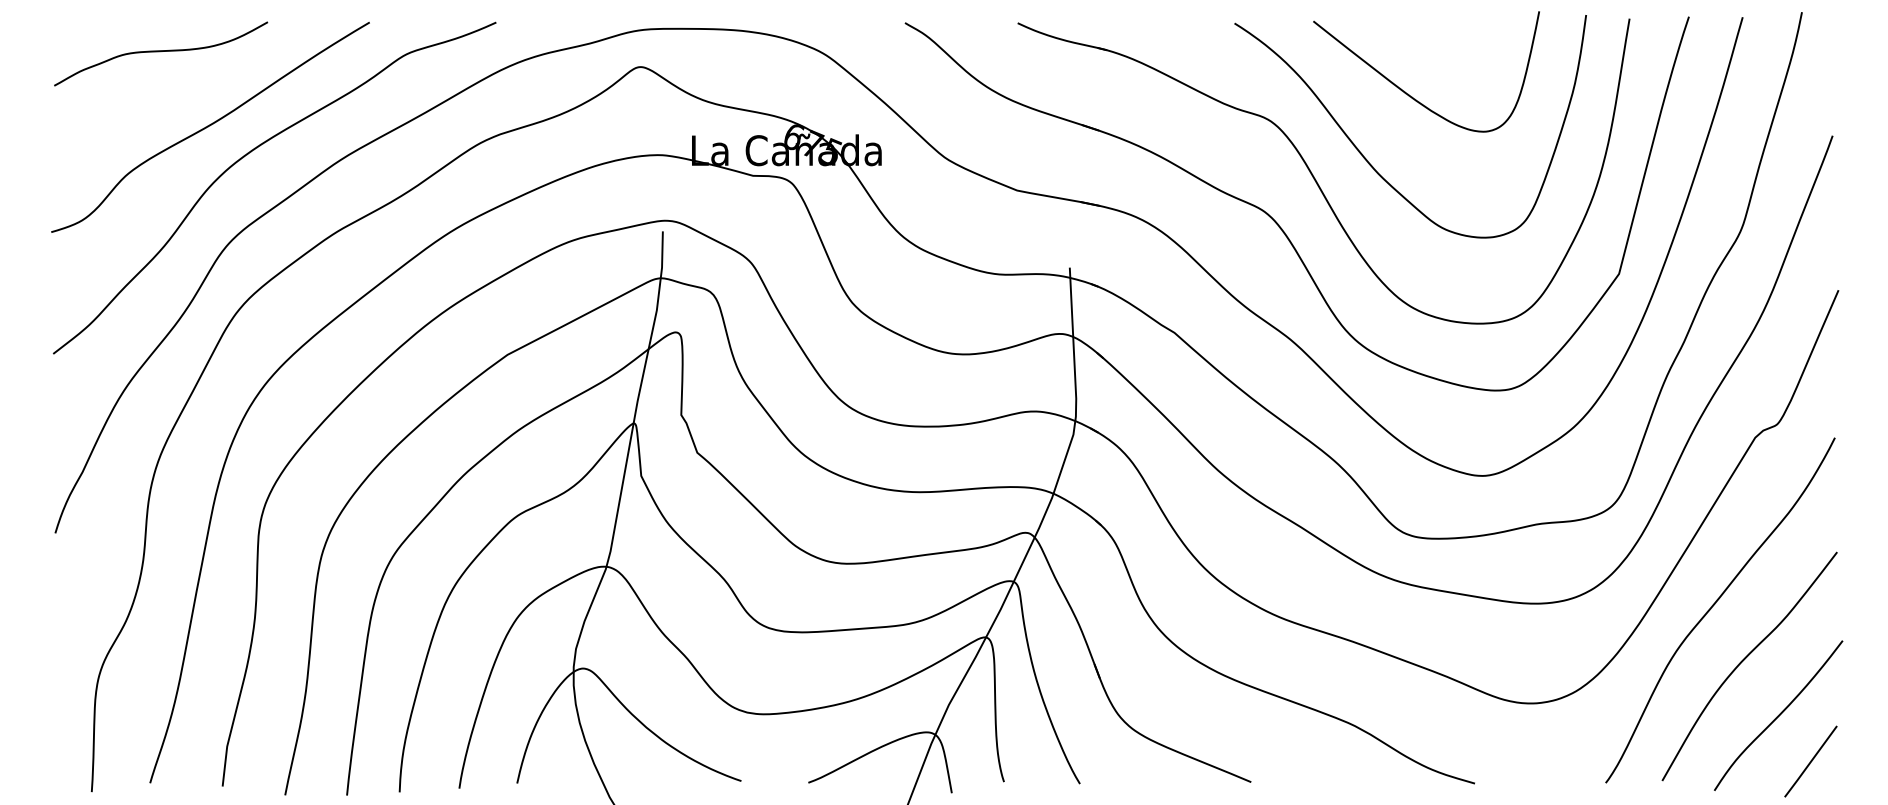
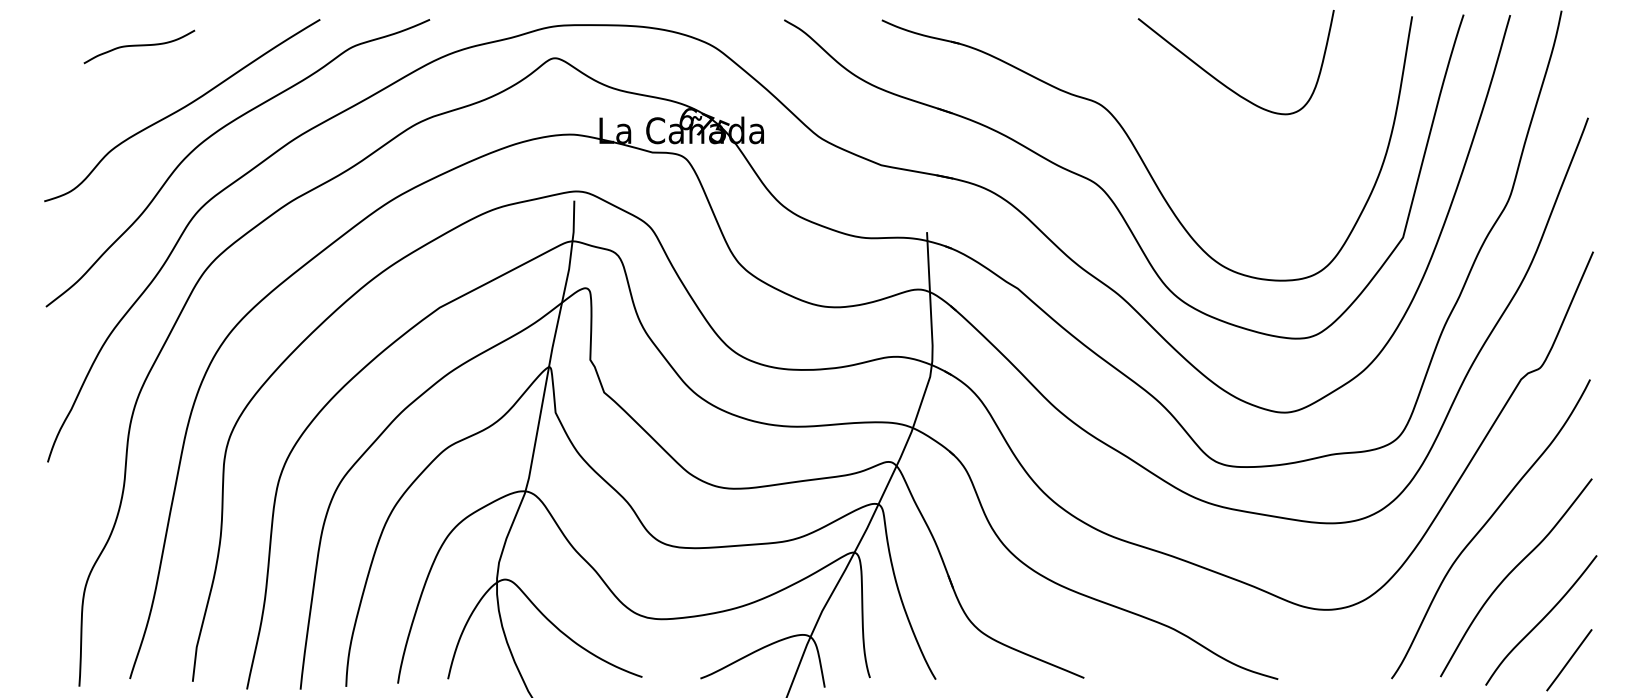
part: (161, 53) -> (139, 46), size x0.6
part: (1366, 158) -> (1184, 137), removed

